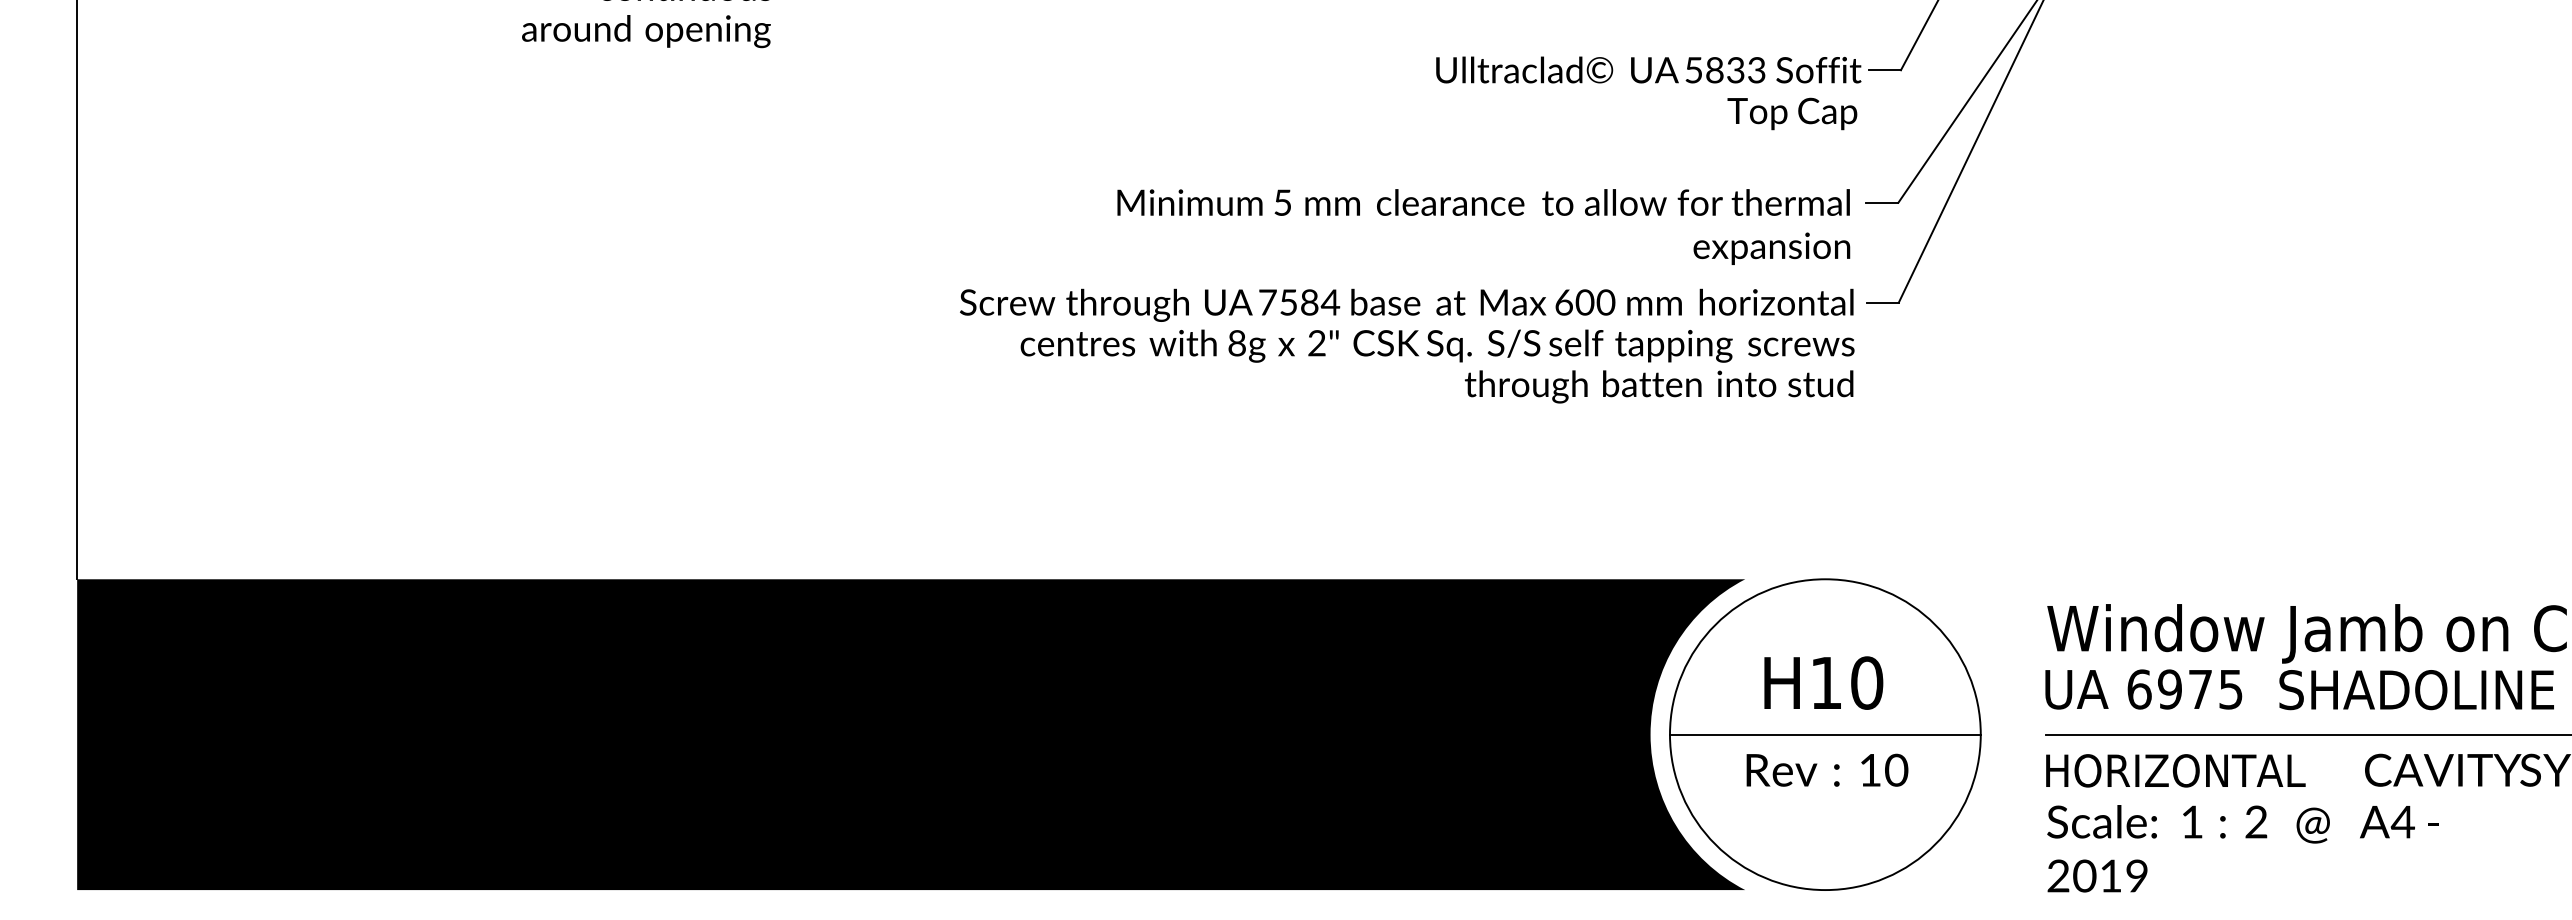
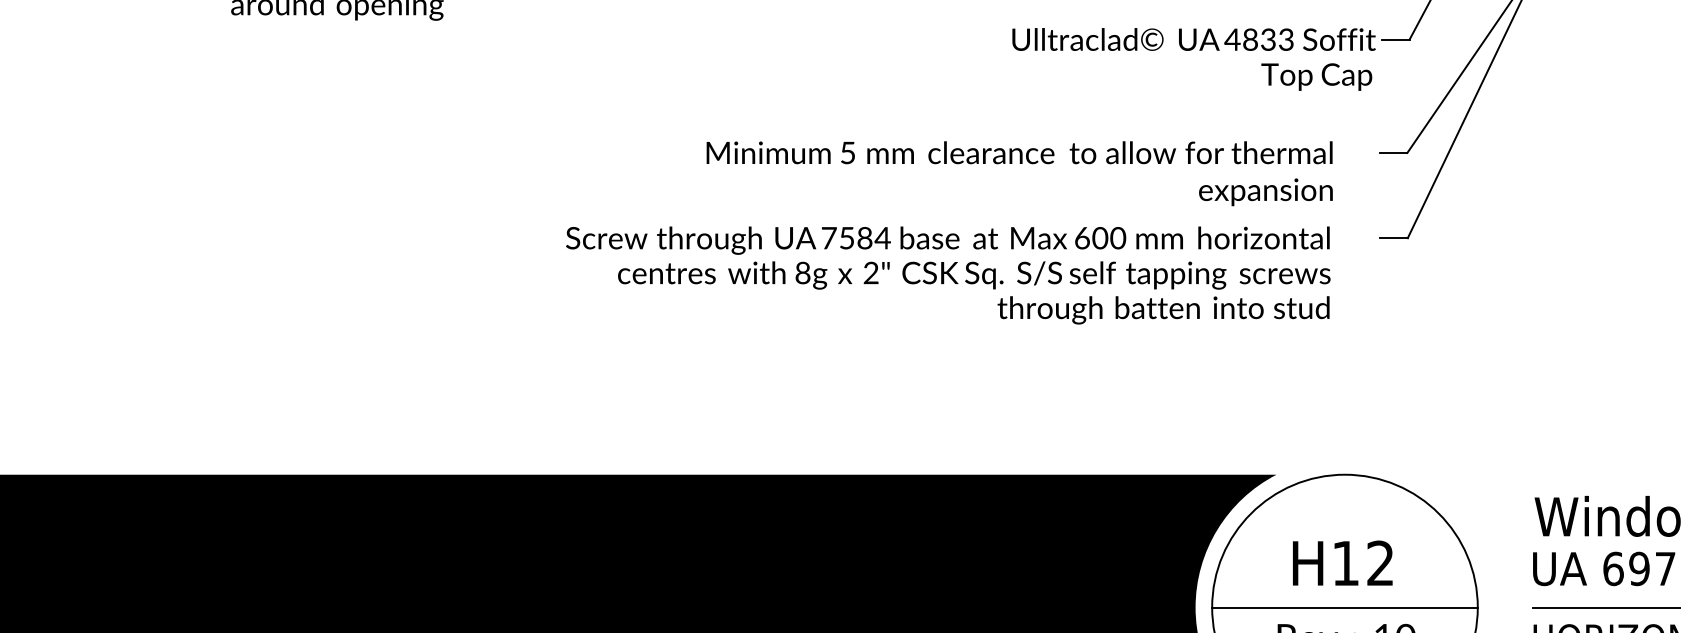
text: (1693, 70) -> (1232, 39), 5833 -> 4833
text: (1483, 226) -> (1019, 173), moved
text: (1407, 345) -> (948, 274), moved
text: (1867, 682) -> (1380, 562), H10 -> H12

